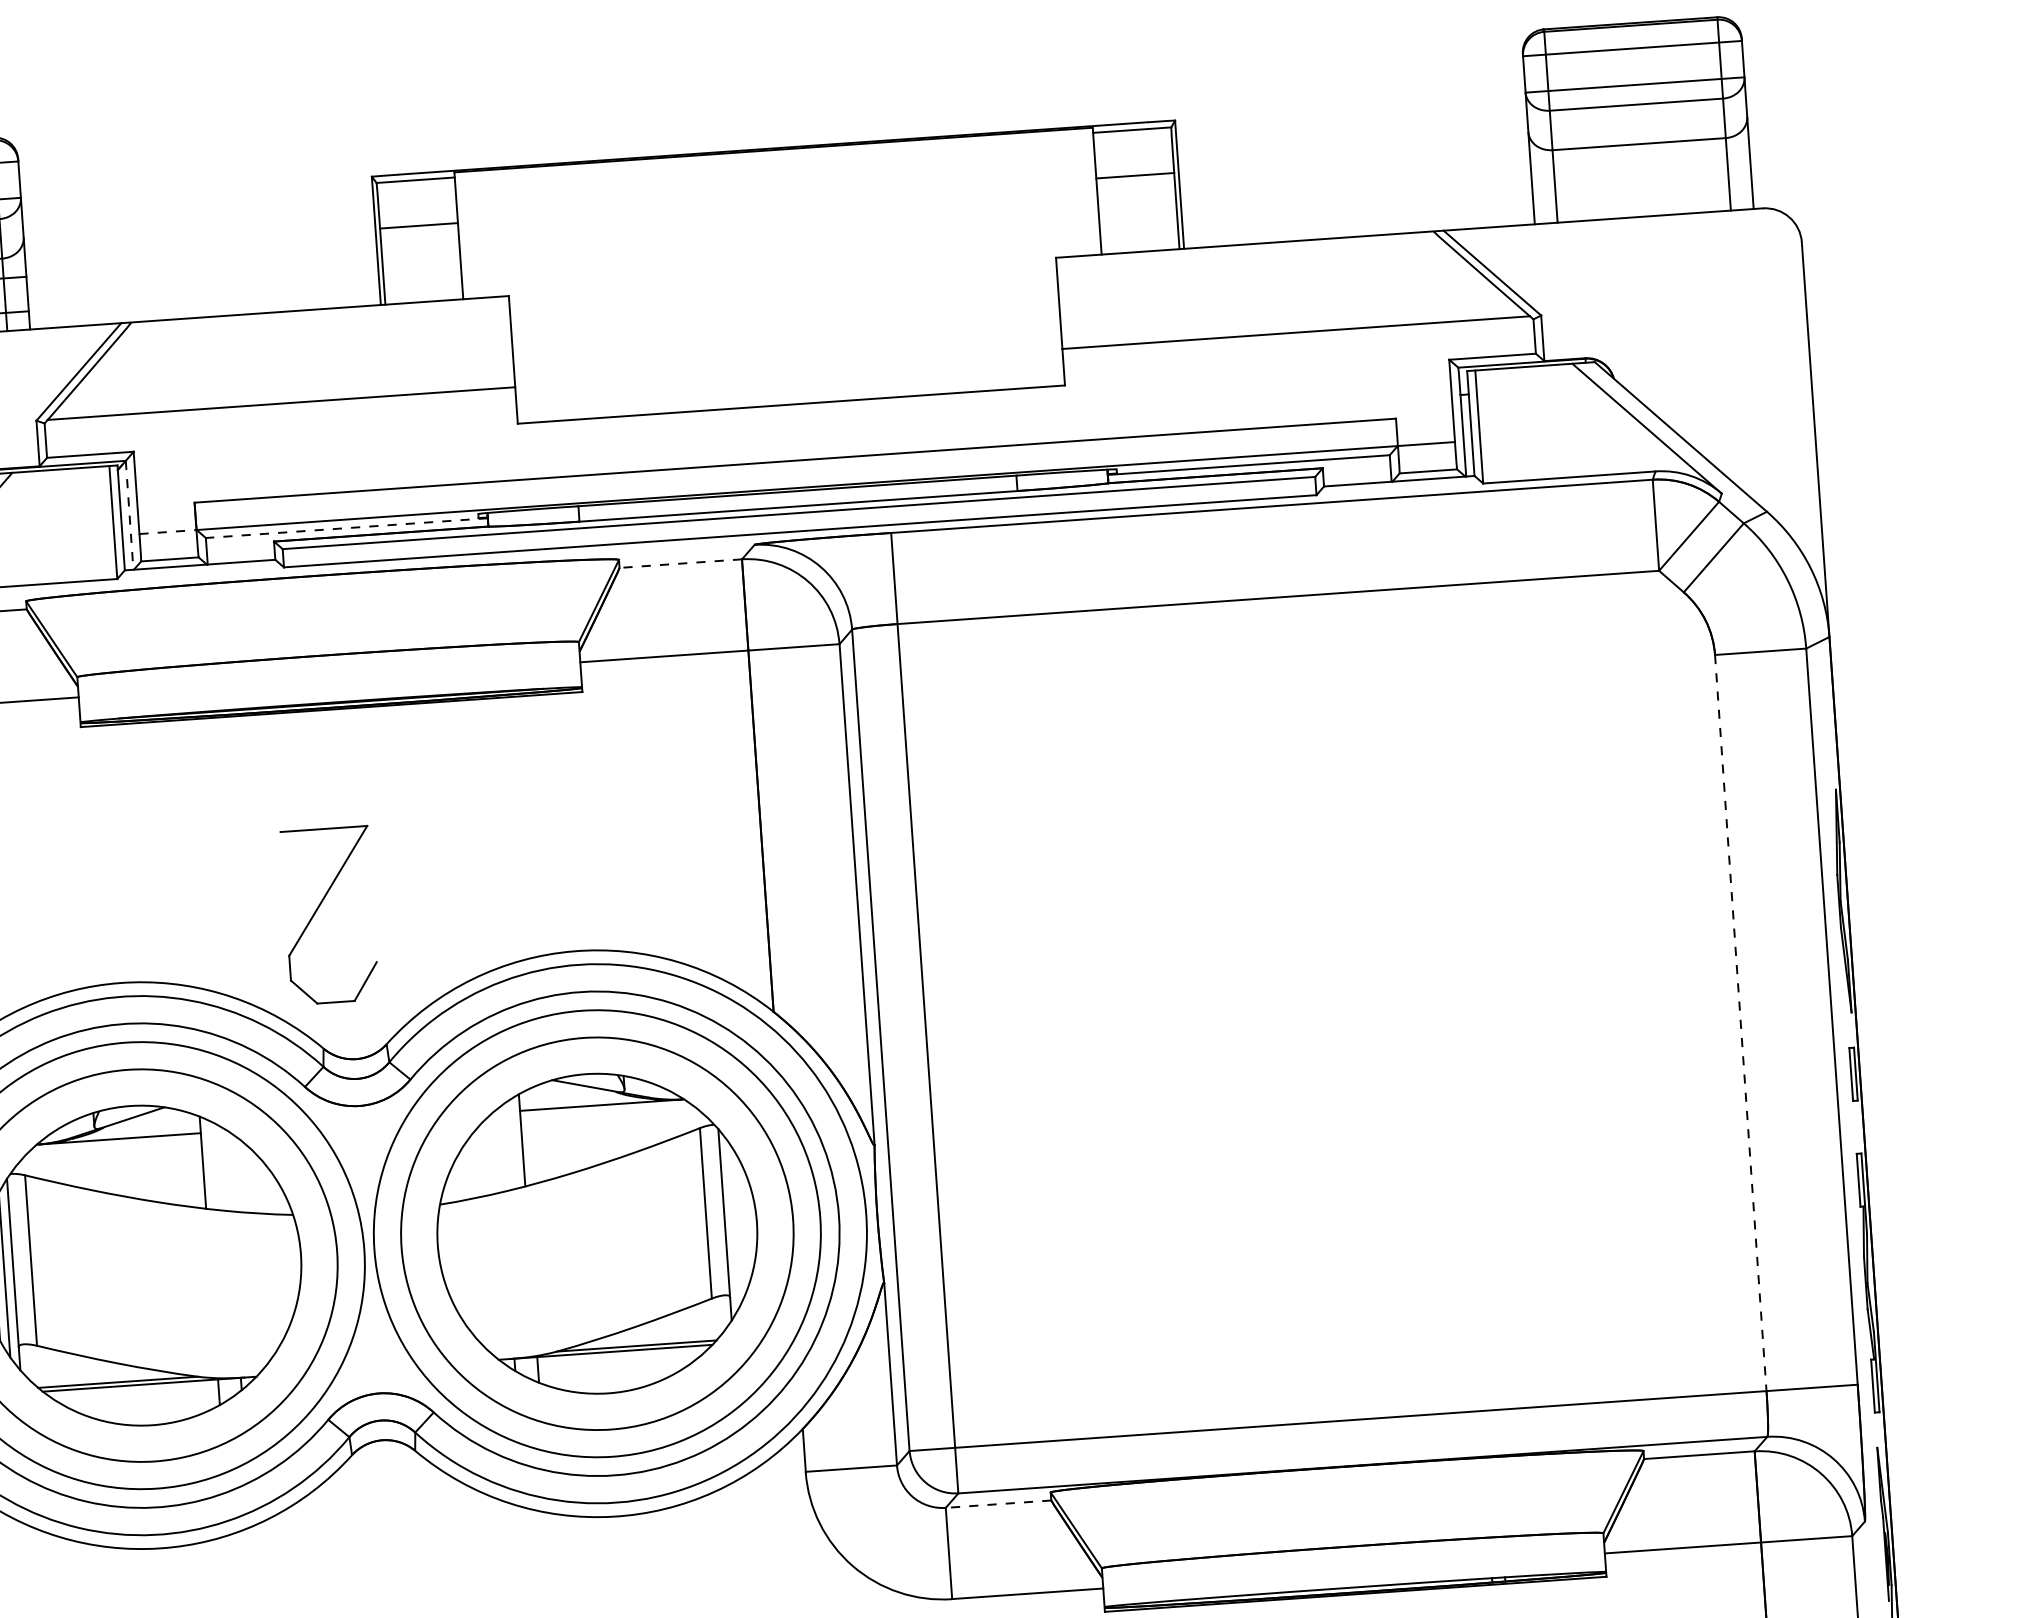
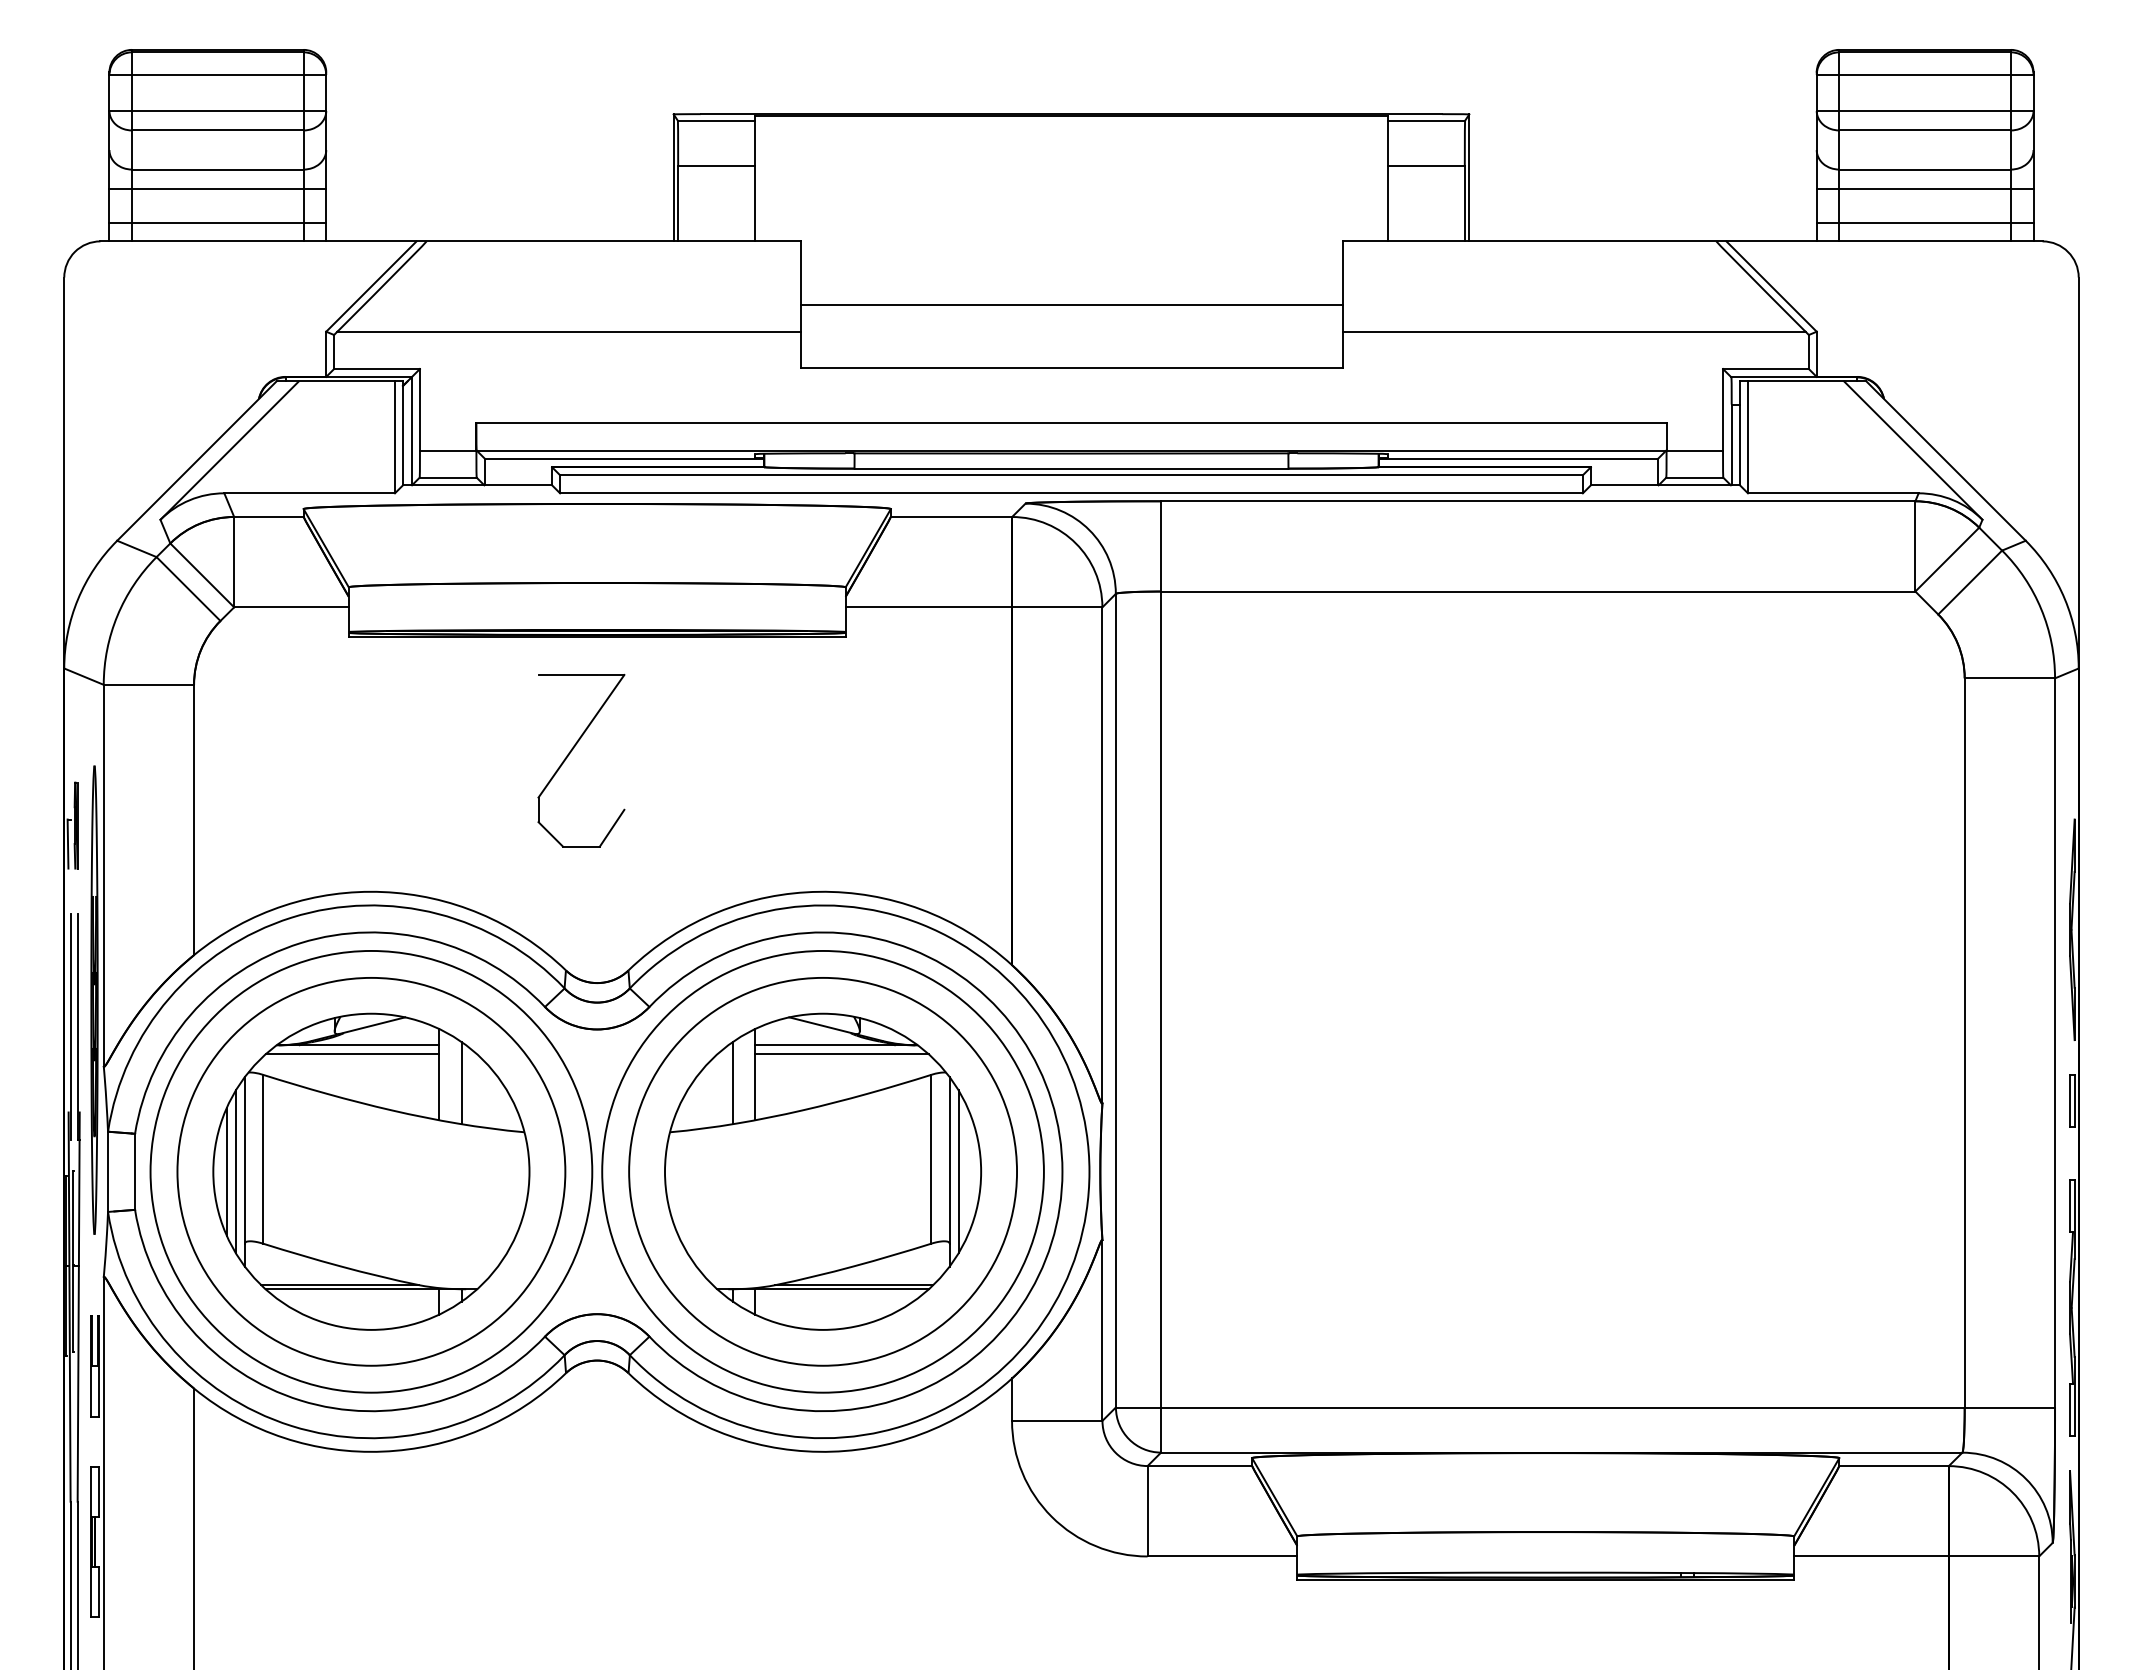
line: (1639, 164) -> (1924, 189), added
line: (1642, 198) -> (1924, 223), added
line: (786, 340) -> (1071, 304), added
line: (129, 515) -> (411, 431), dashed -> solid
line: (346, 528) -> (624, 459), dashed -> solid
line: (168, 532) -> (448, 450), dashed -> solid
line: (680, 564) -> (951, 517), dashed -> solid
part: (319, 907) -> (571, 752), moved
line: (1740, 1022) -> (1964, 1042), dashed -> solid
line: (607, 1114) -> (841, 1054), added
line: (114, 1148) -> (352, 1054), added
line: (499, 1150) -> (732, 1083), added
line: (226, 1170) -> (461, 1083), added
line: (734, 1223) -> (958, 1171), added
line: (998, 1504) -> (1199, 1466), dashed -> solid

